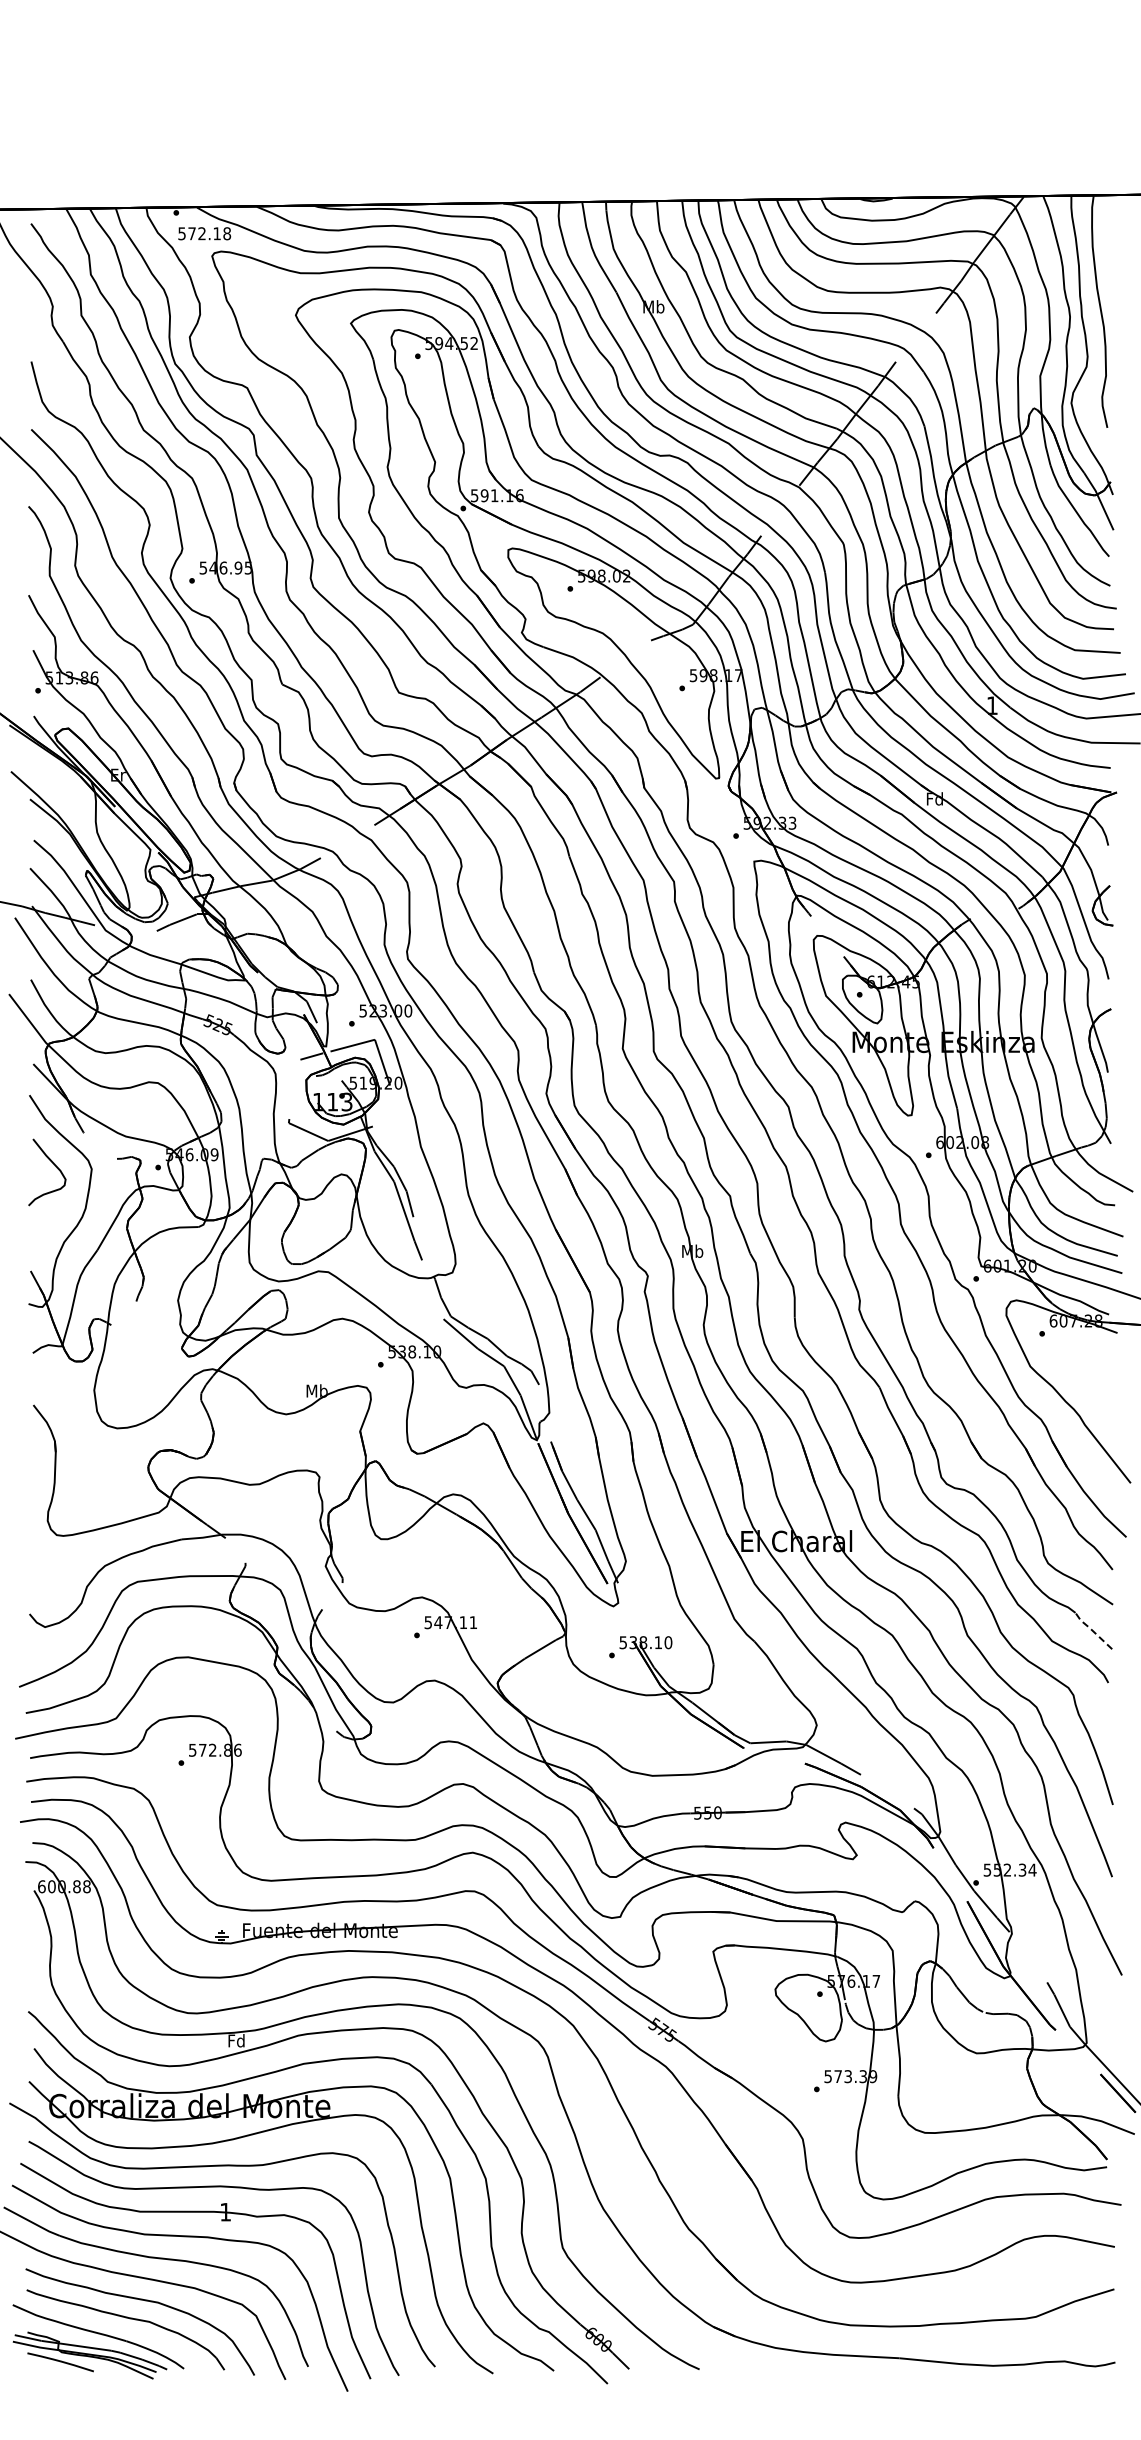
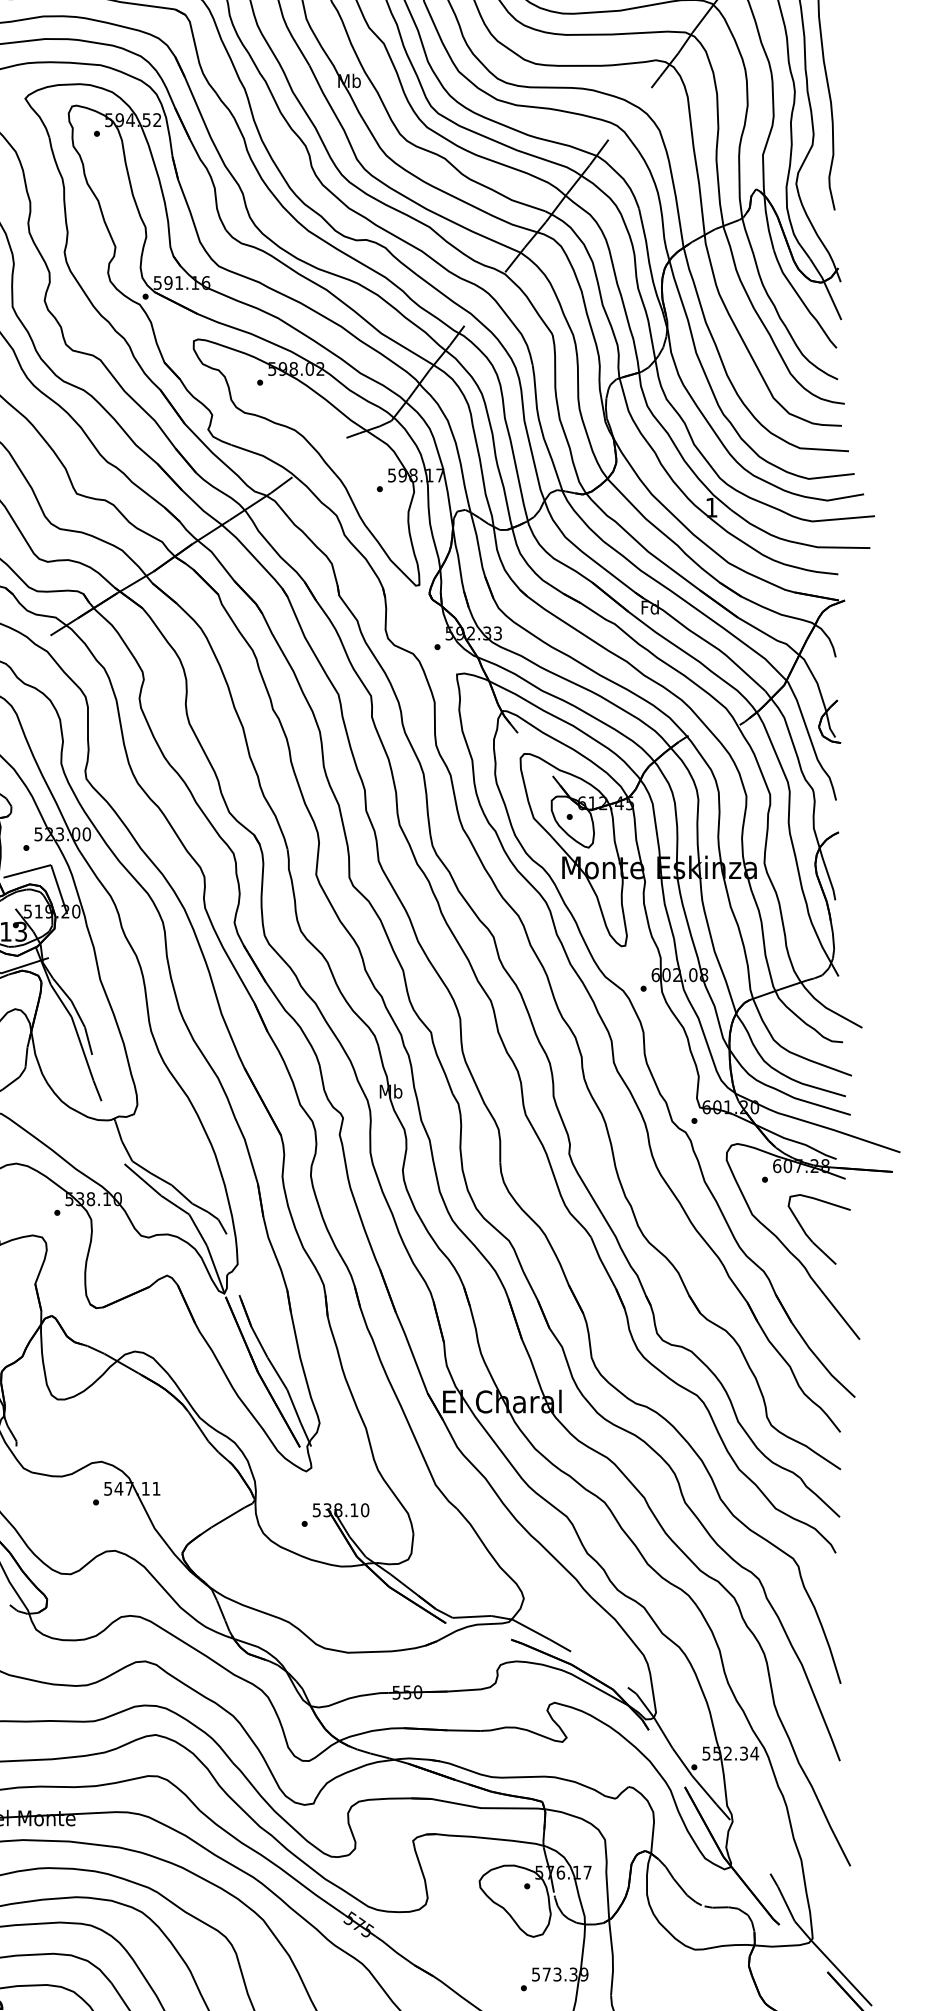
part: (1083, 1386) -> (809, 1236), added
line: (1091, 1630) -> (817, 1497), dashed -> solid

